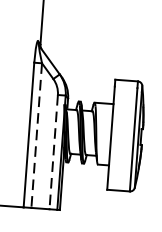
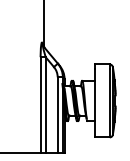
line: (36, 136) -> (45, 105), dashed -> solid
line: (53, 152) -> (57, 115), dashed -> solid

